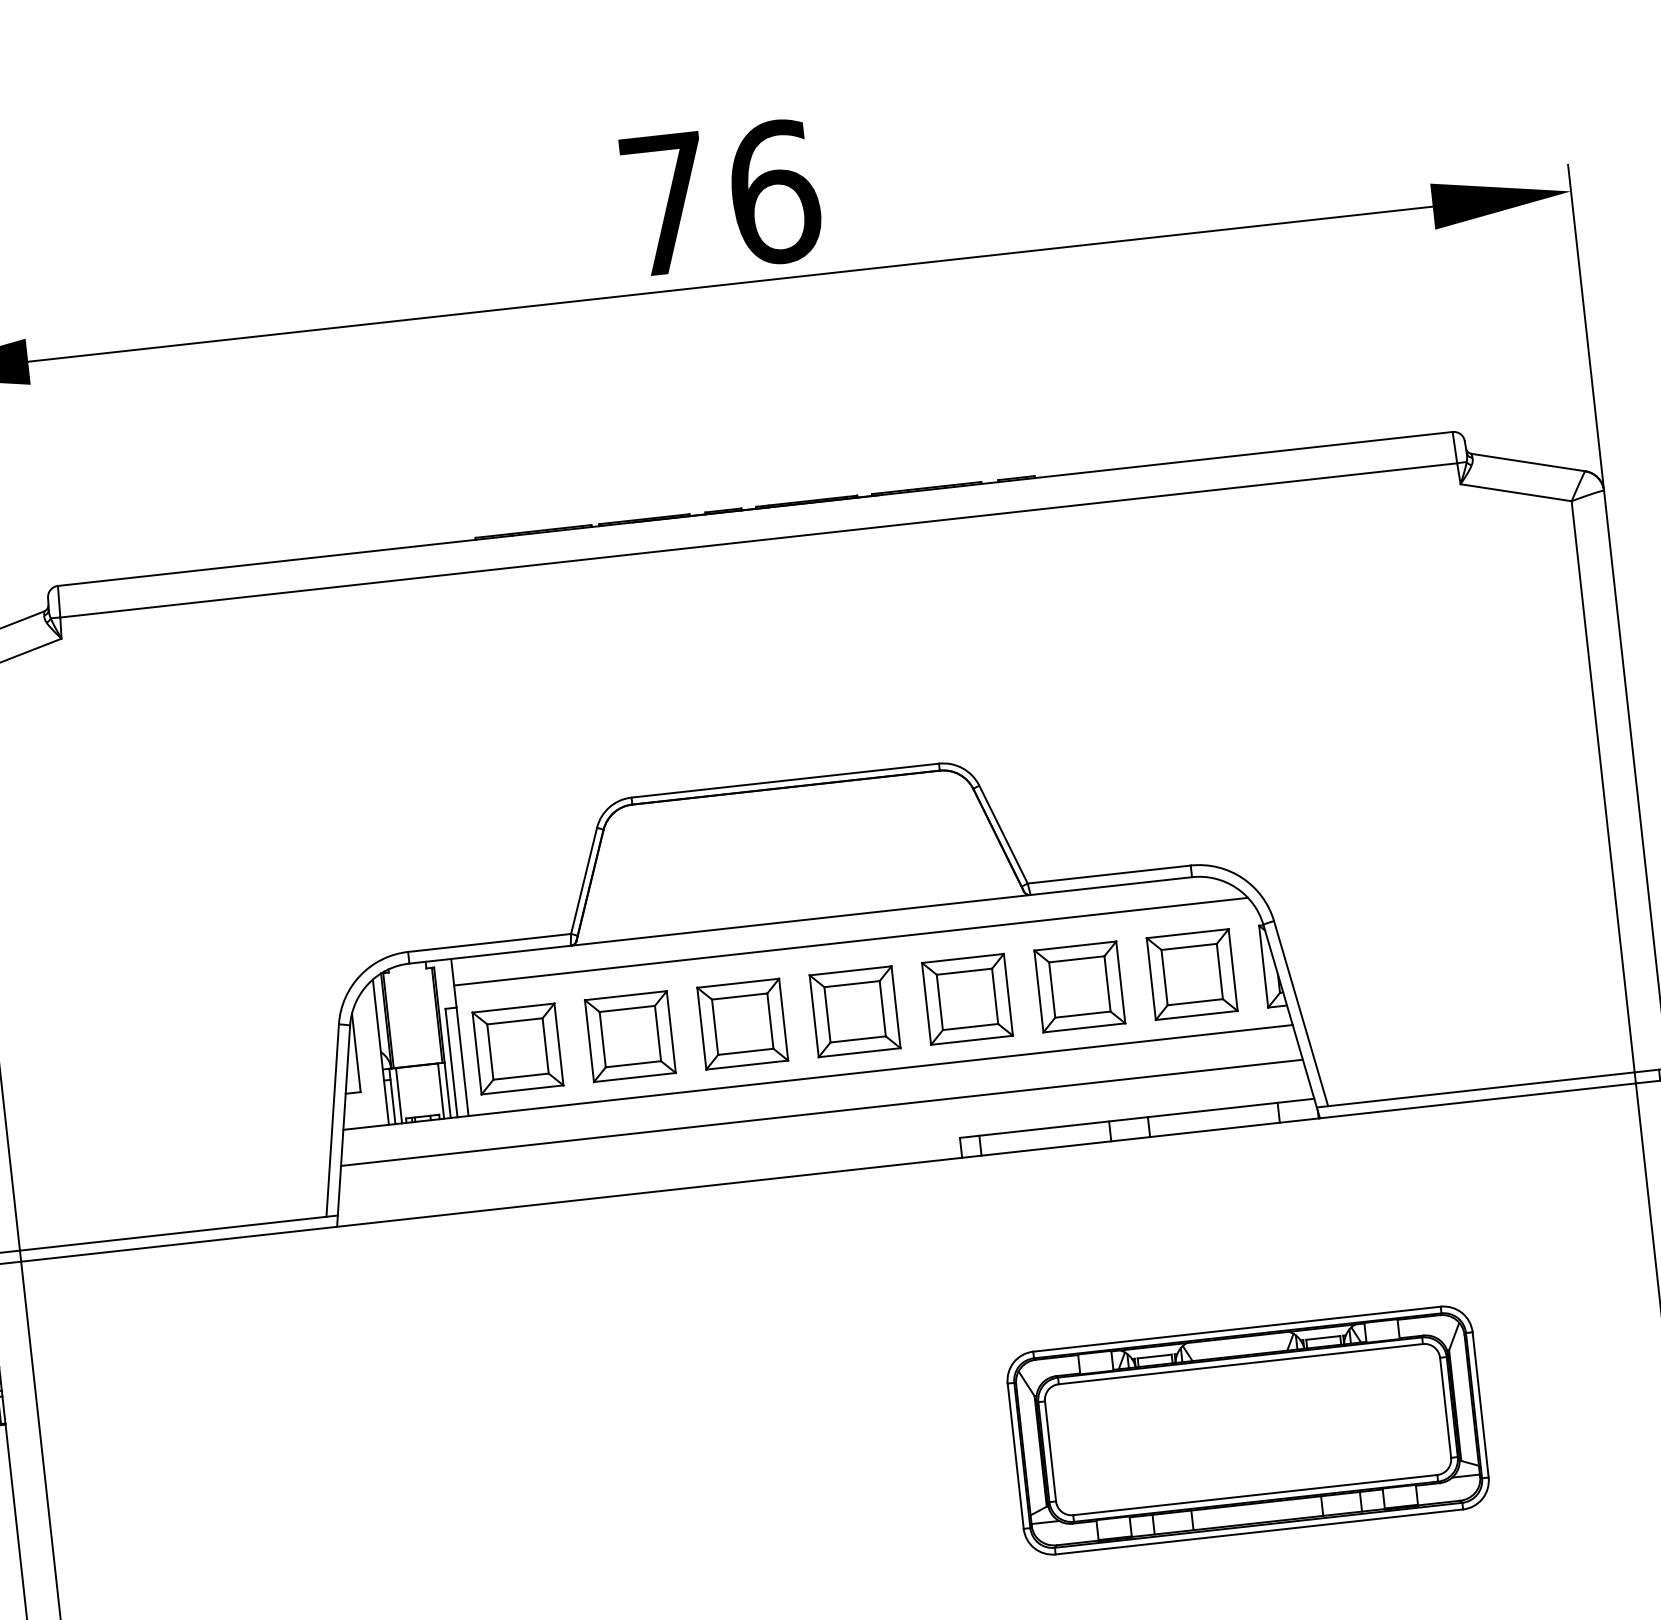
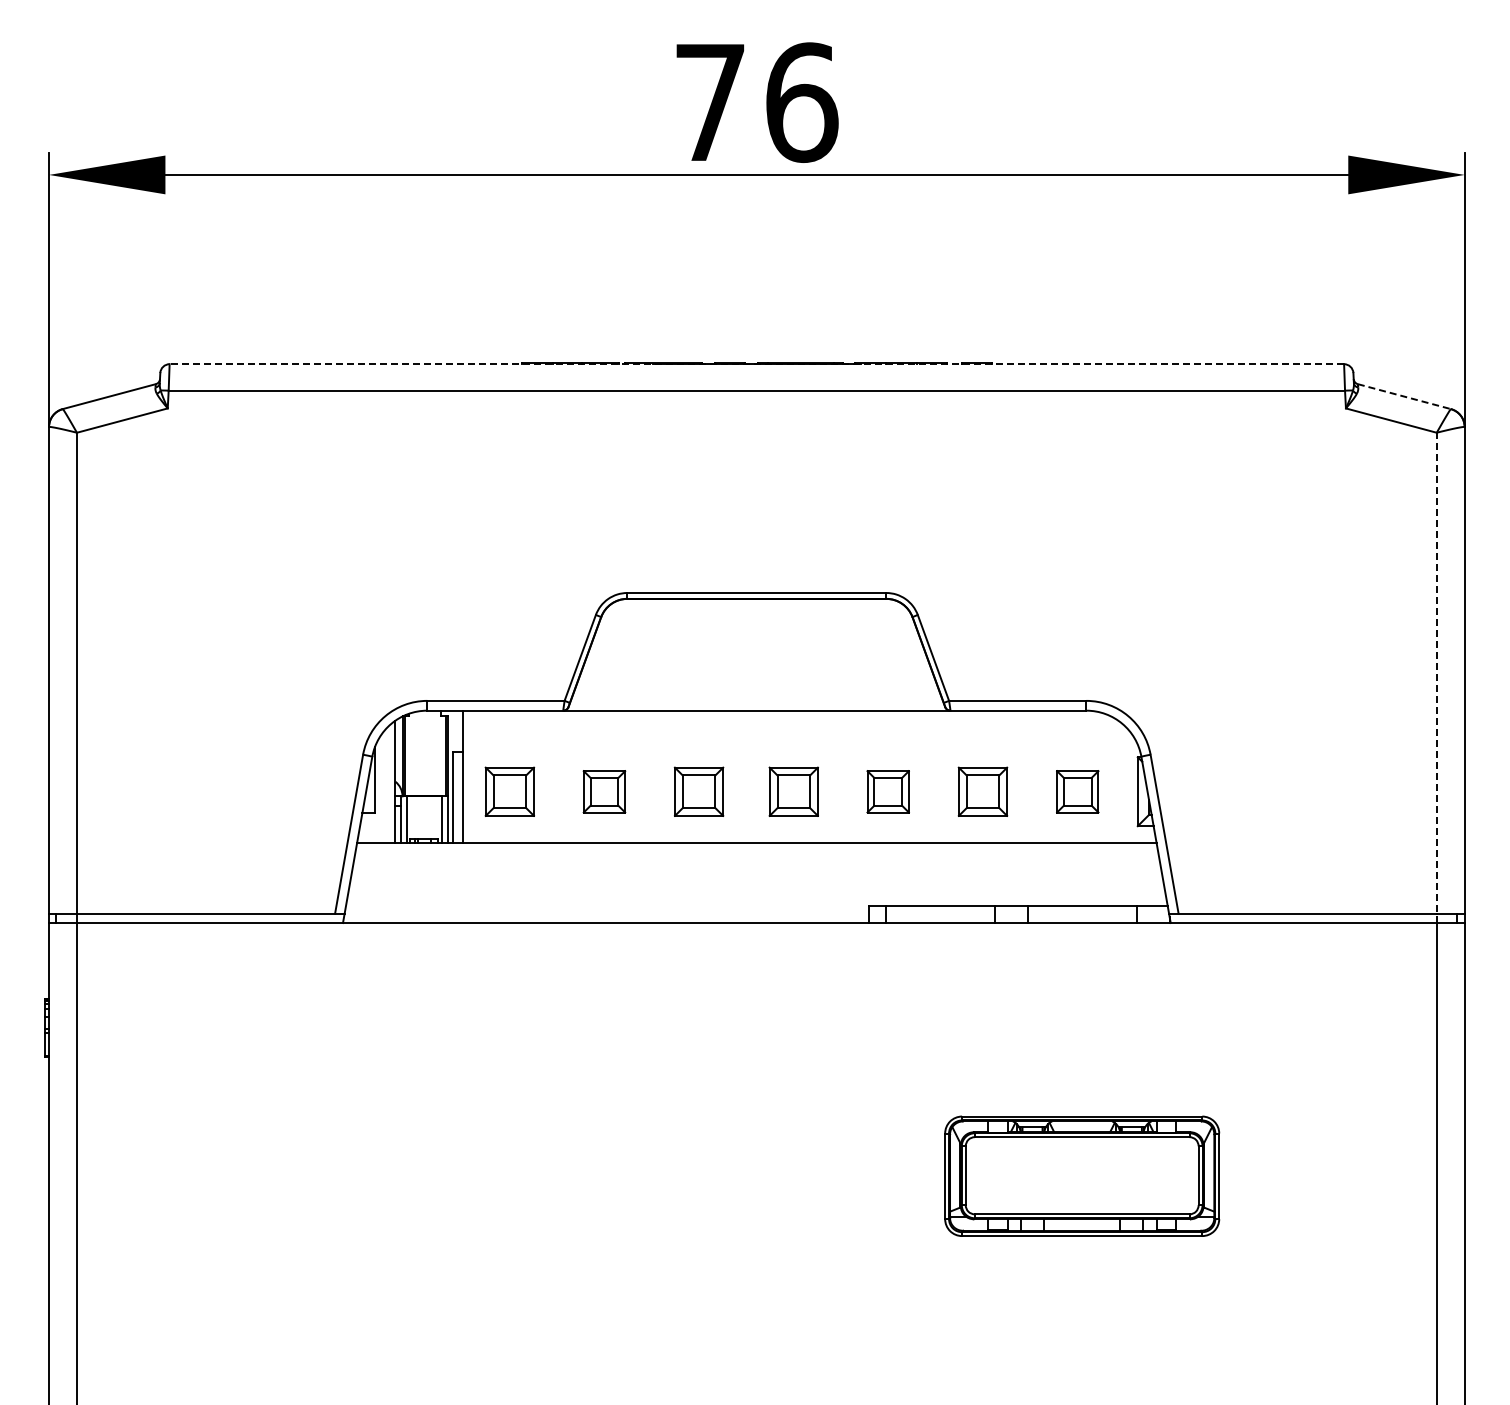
line: (1528, 462) -> (1404, 396), solid -> dashed
line: (754, 509) -> (756, 364), solid -> dashed
line: (1603, 791) -> (1436, 677), solid -> dashed
line: (850, 942) -> (796, 733), removed
part: (1192, 974) -> (1077, 791), size x0.6
part: (1079, 986) -> (982, 791), size x0.7
part: (966, 999) -> (887, 791), size x0.6
part: (854, 1011) -> (793, 791), size x0.7
part: (742, 1024) -> (698, 791), size x0.7
part: (630, 1036) -> (604, 791), size x0.6
part: (517, 1048) -> (509, 791), size x0.7
line: (821, 1112) -> (756, 872), removed
part: (1247, 1430) -> (1081, 1176), size x0.7

